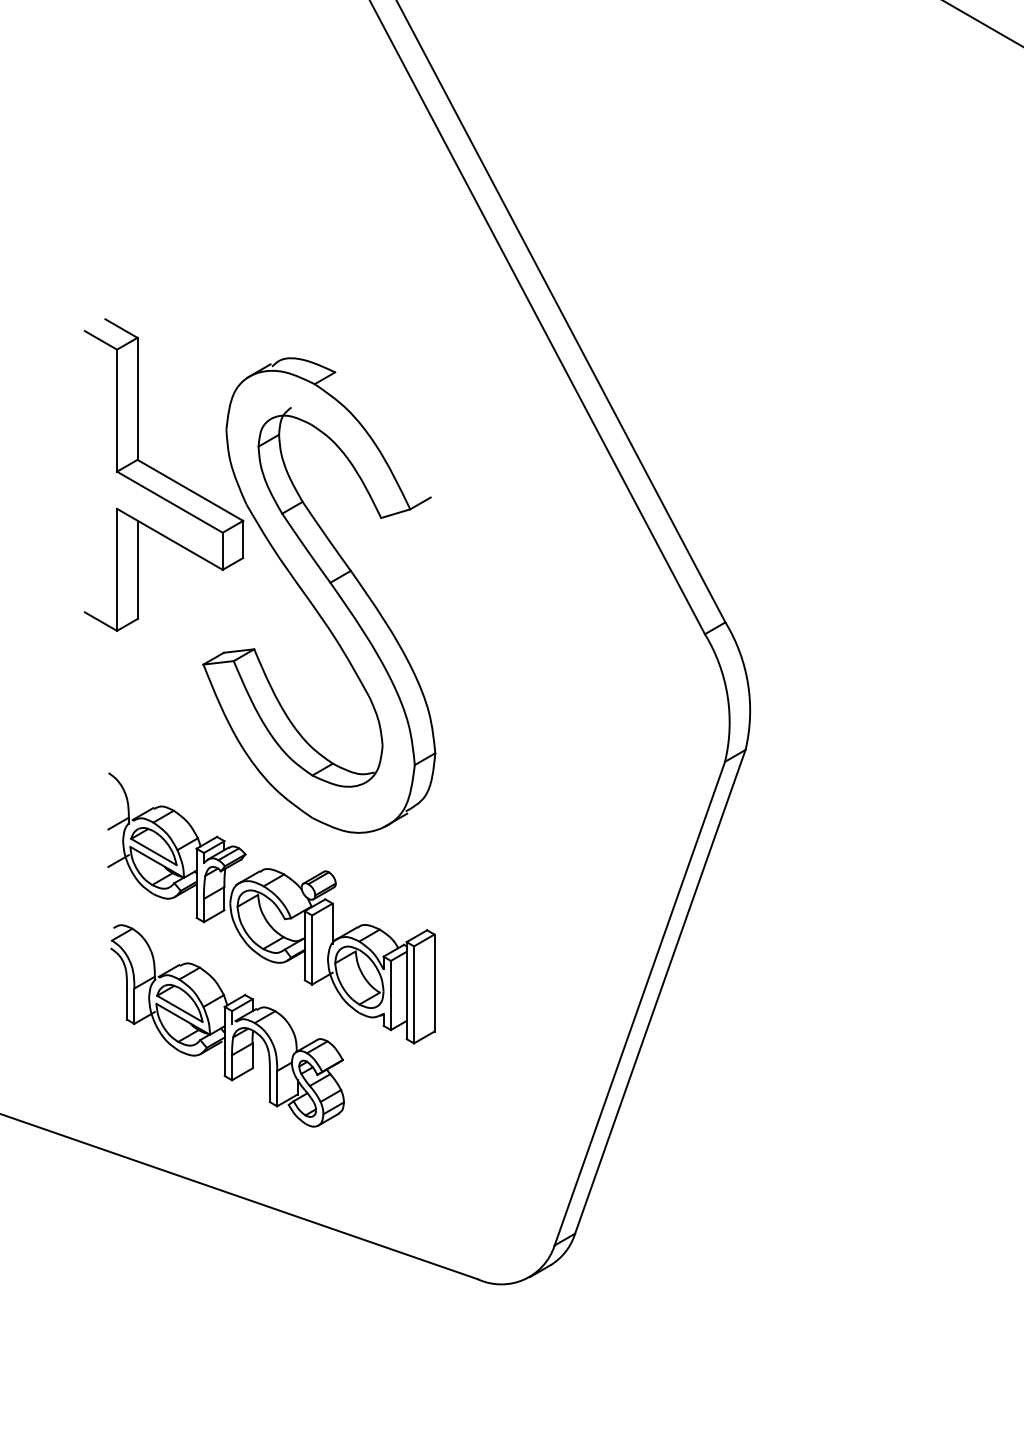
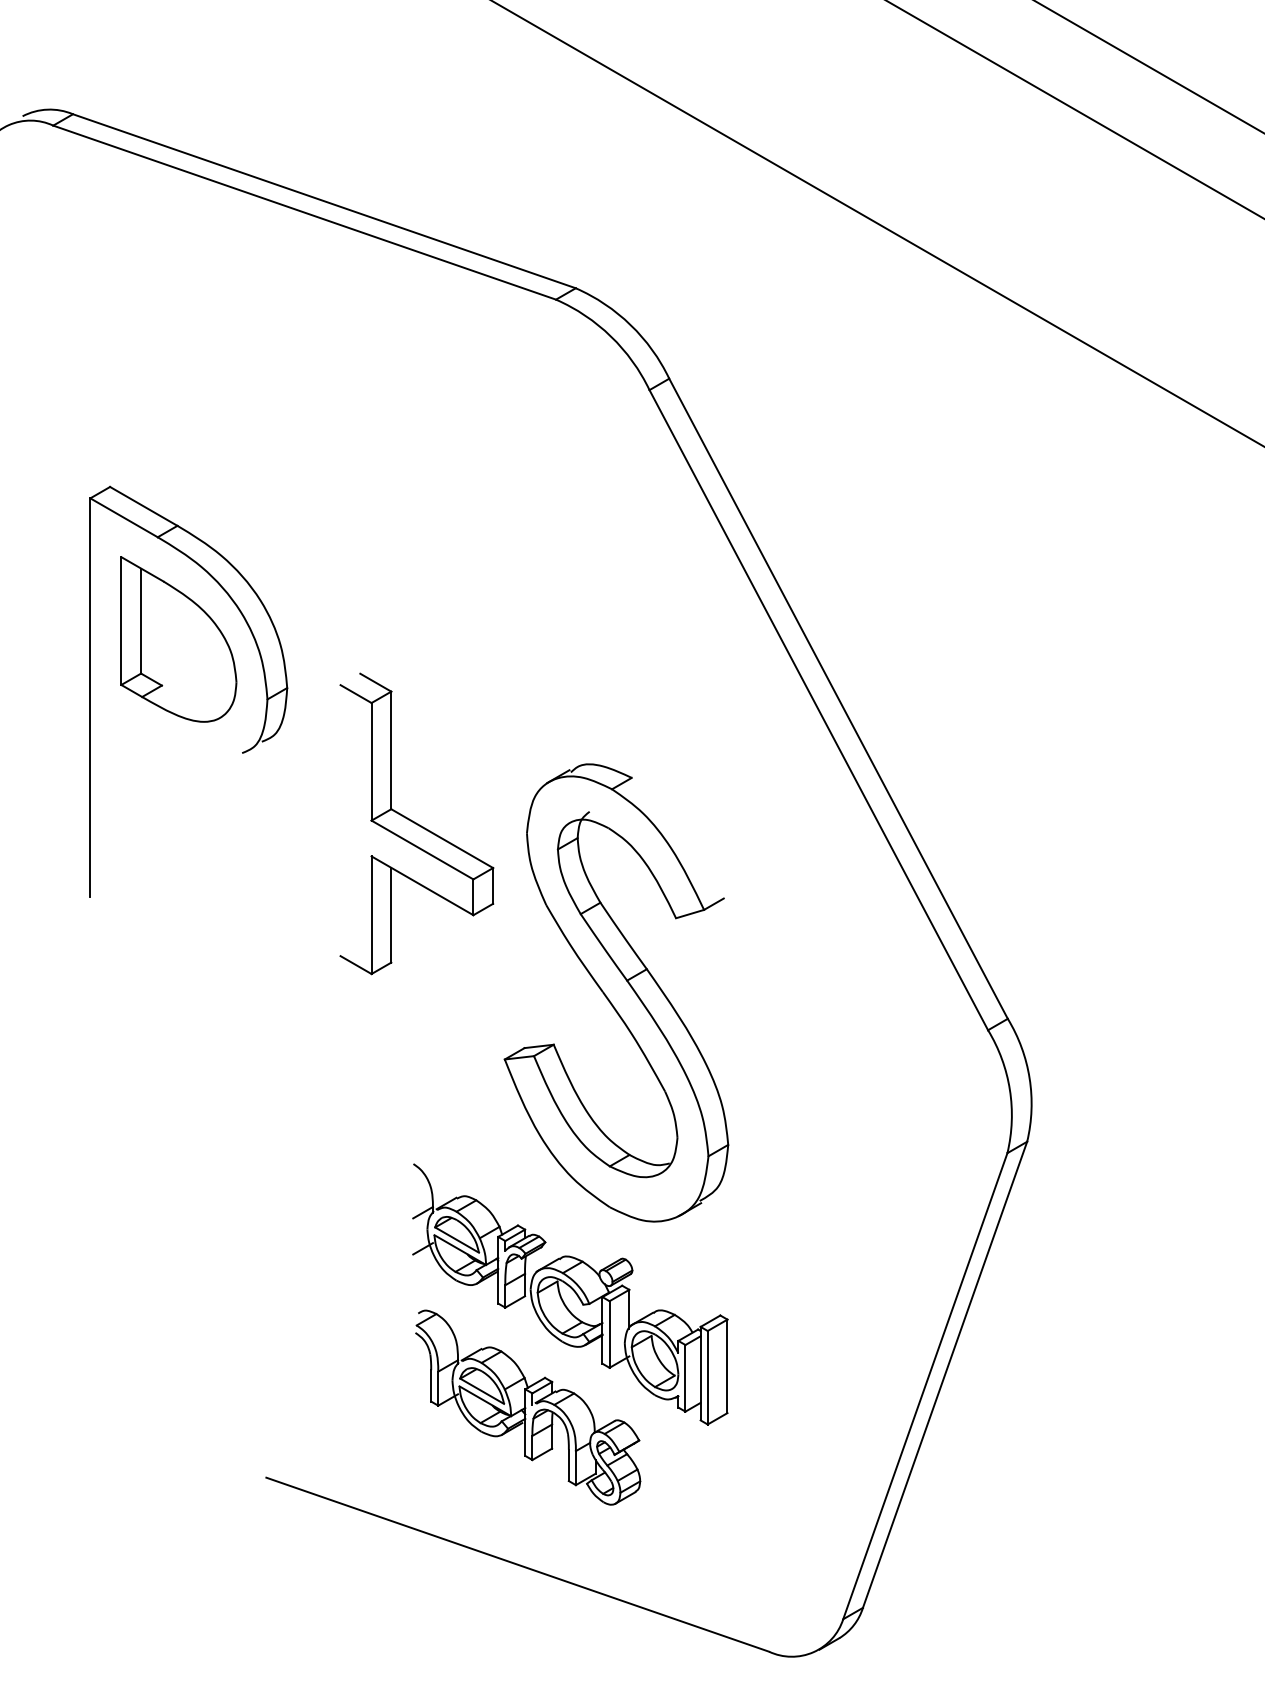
part: (163, 474) -> (416, 823), moved

